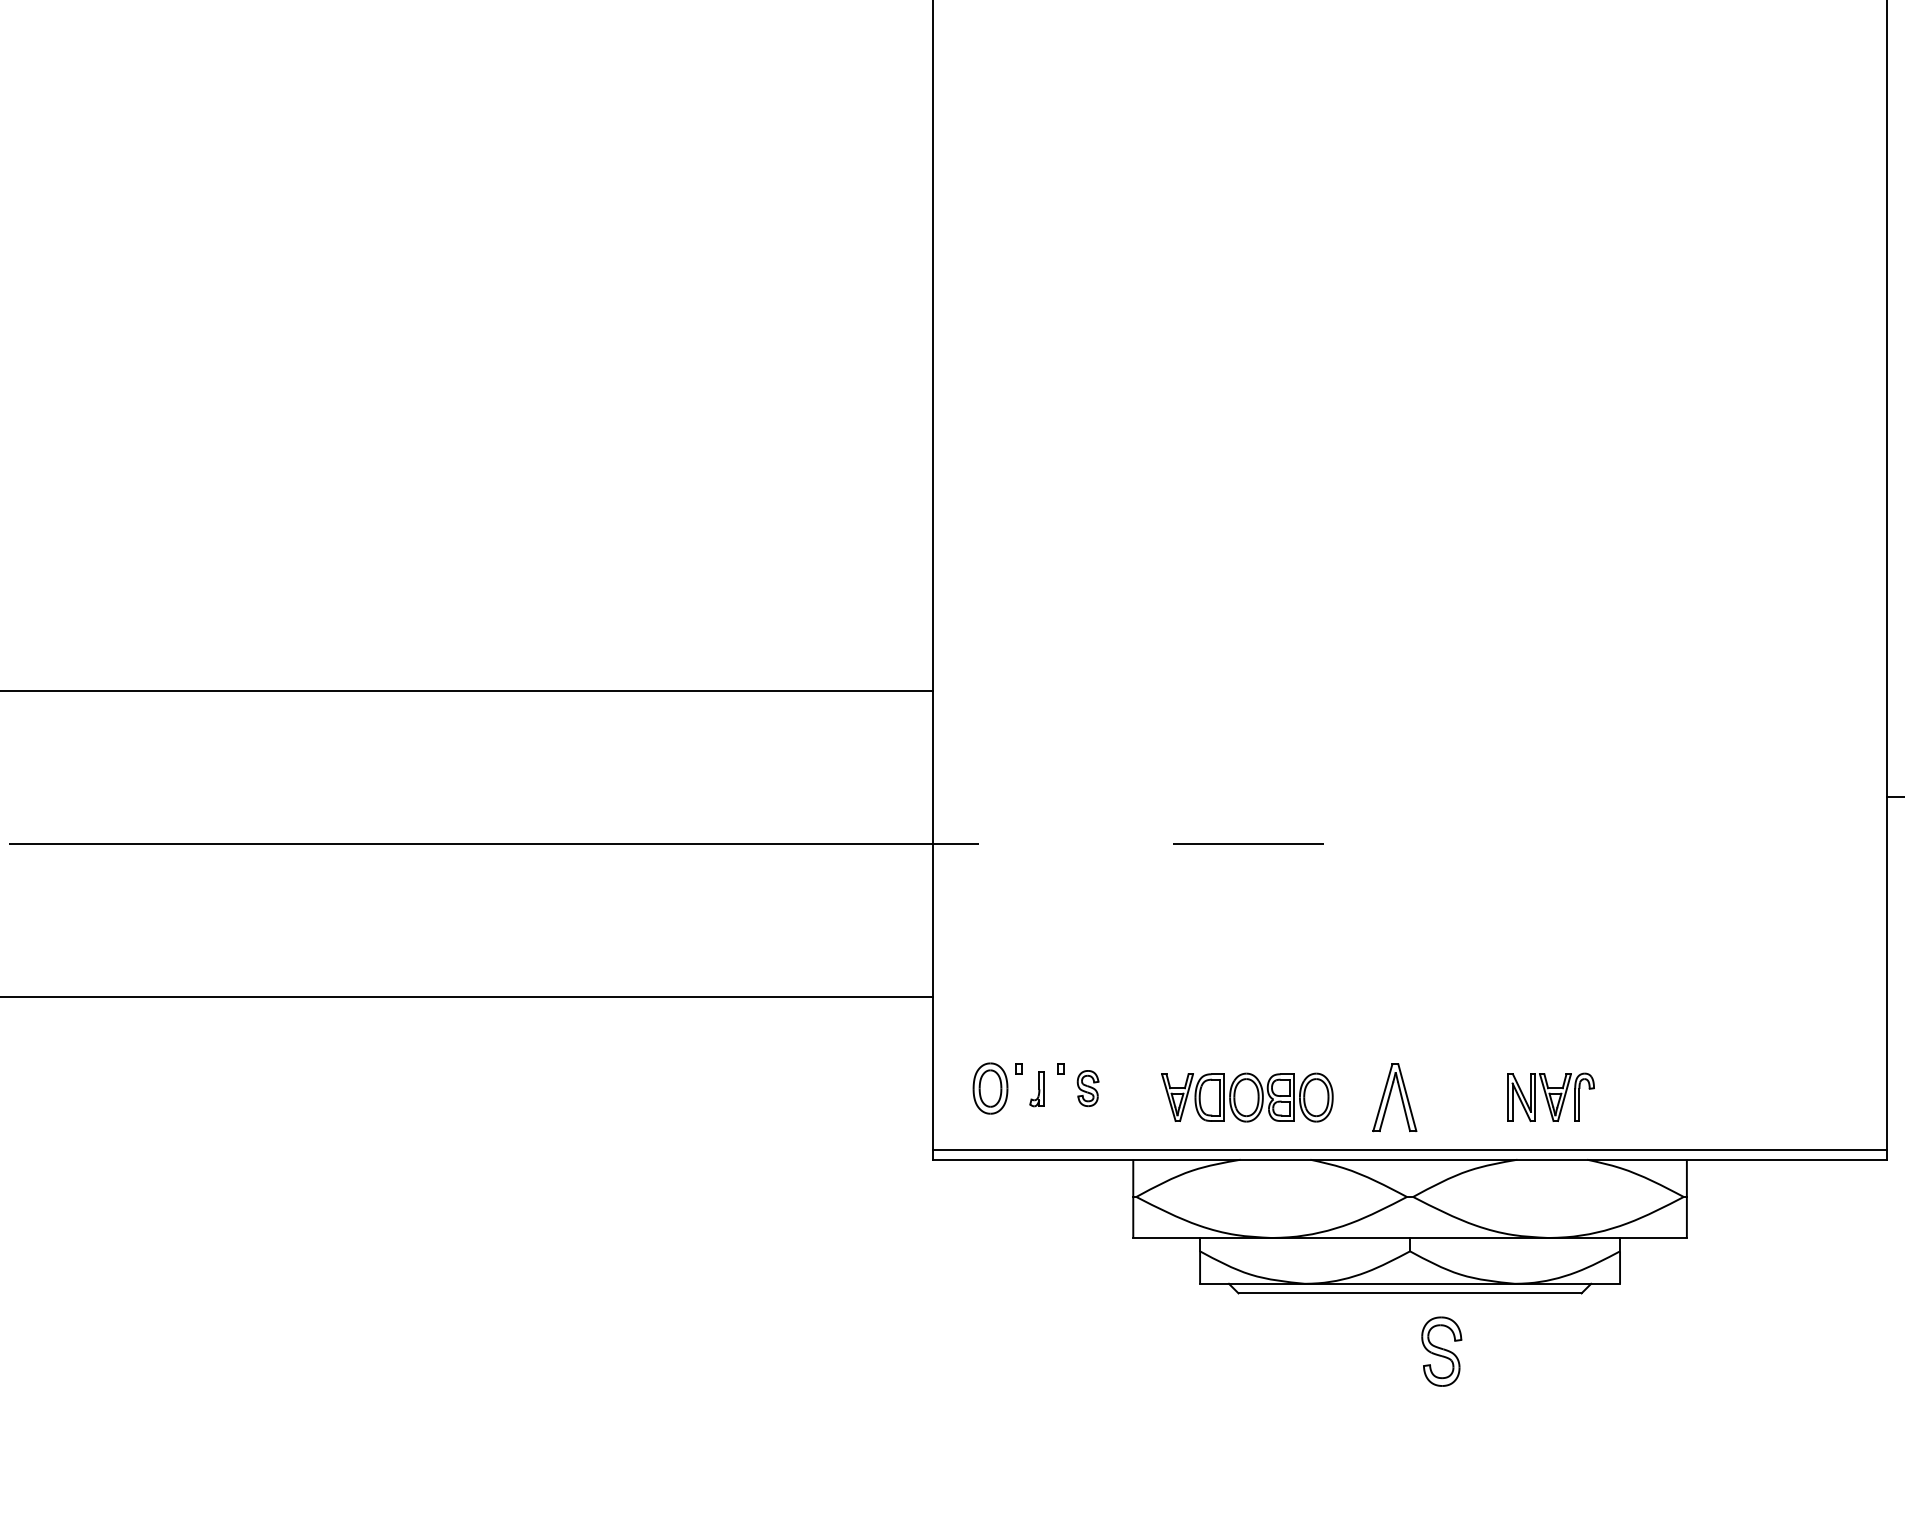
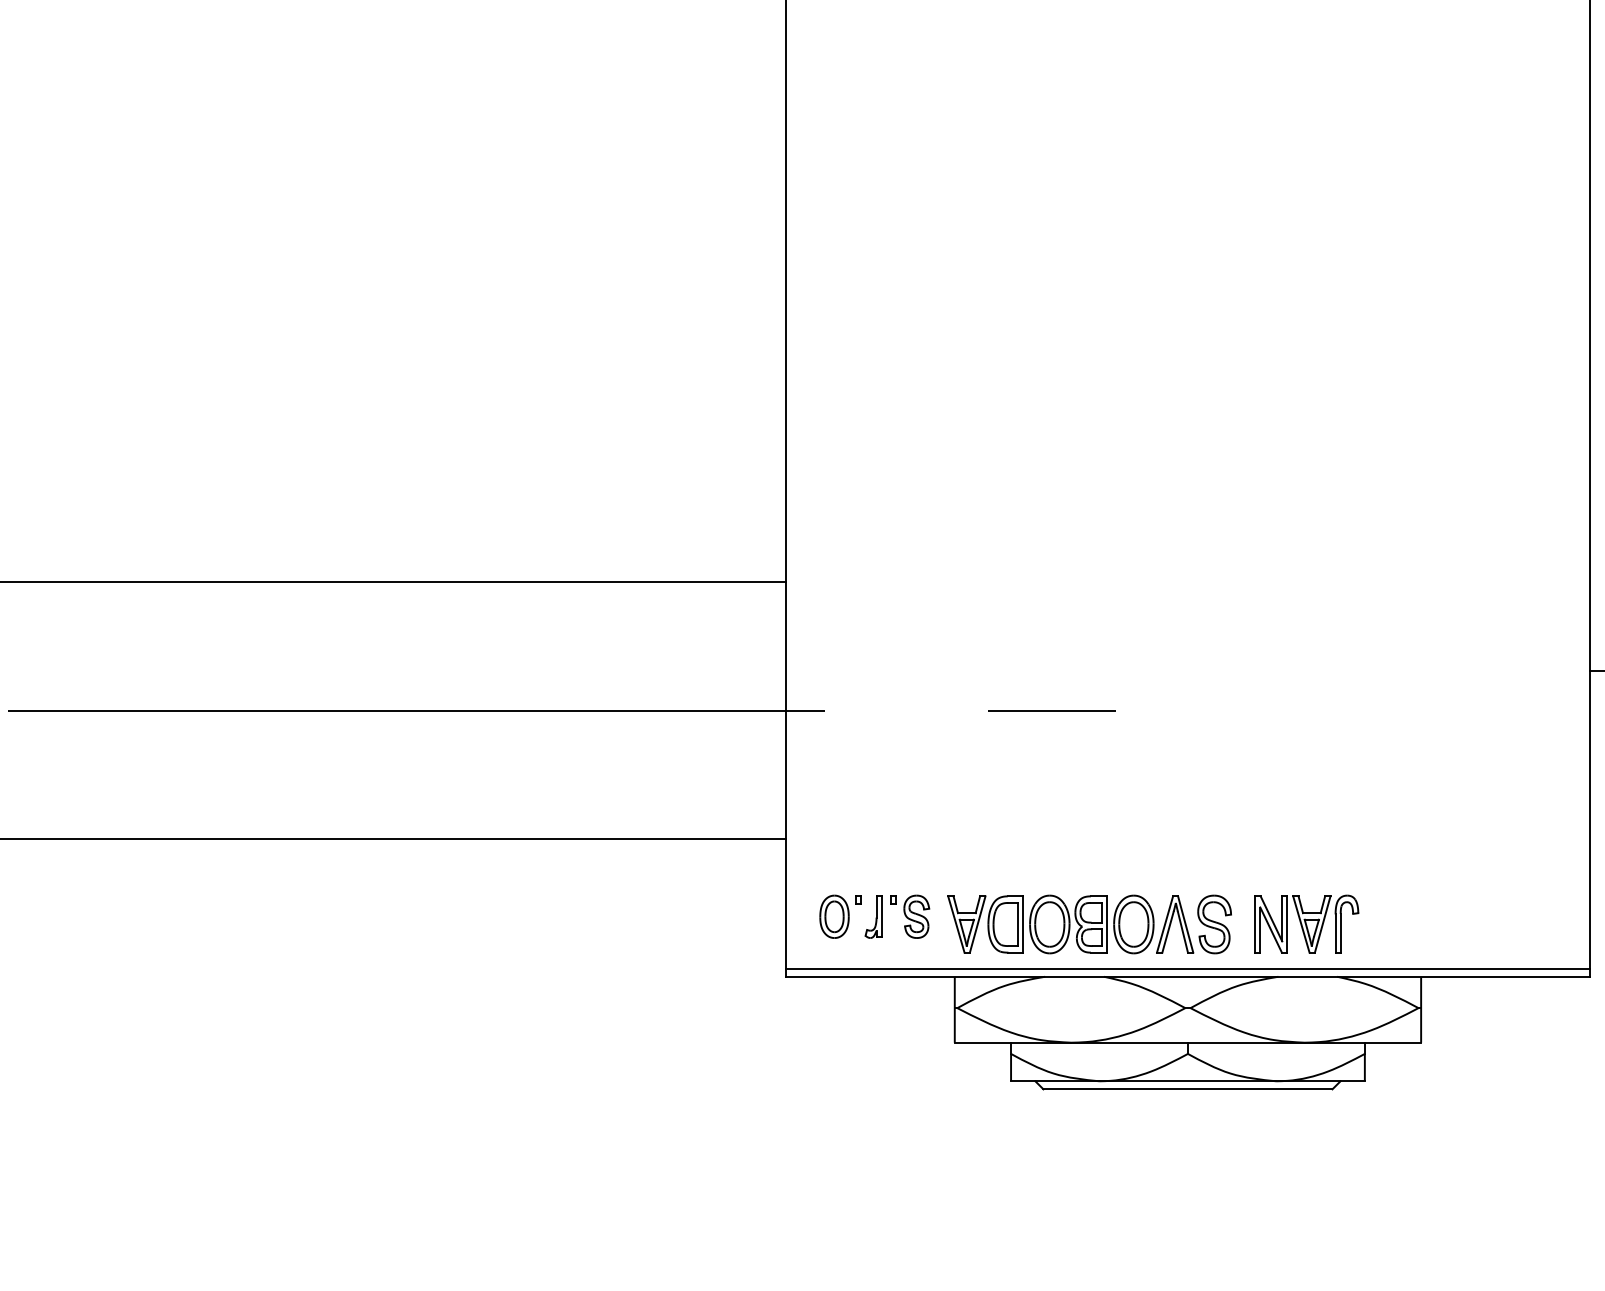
part: (1036, 1088) -> (873, 916), size x1.43
part: (1087, 1088) -> (916, 916), size x1.43
part: (1247, 1097) -> (1051, 924), size x1.43
part: (1551, 1097) -> (1307, 924), size x1.43
part: (1441, 1351) -> (1214, 924), moved

